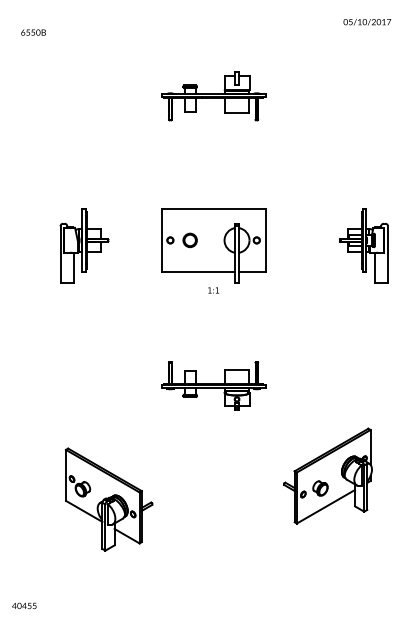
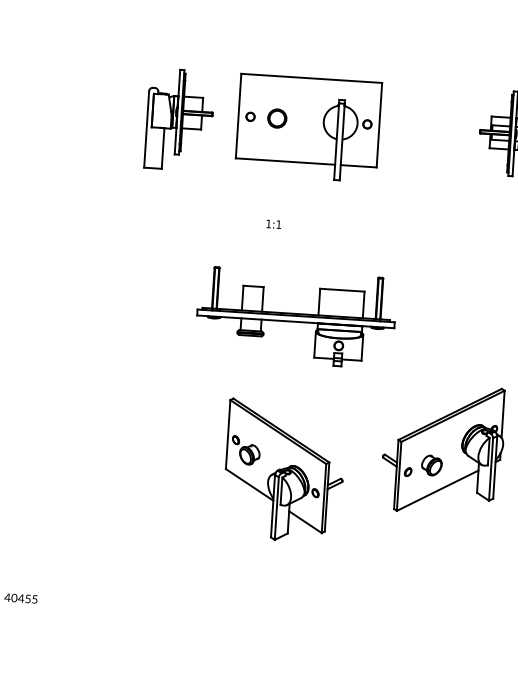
part: (84, 245) -> (179, 119), moved
text: (213, 290) -> (273, 224), moved
part: (213, 385) -> (296, 316), size x1.4
part: (109, 499) -> (284, 470), moved

